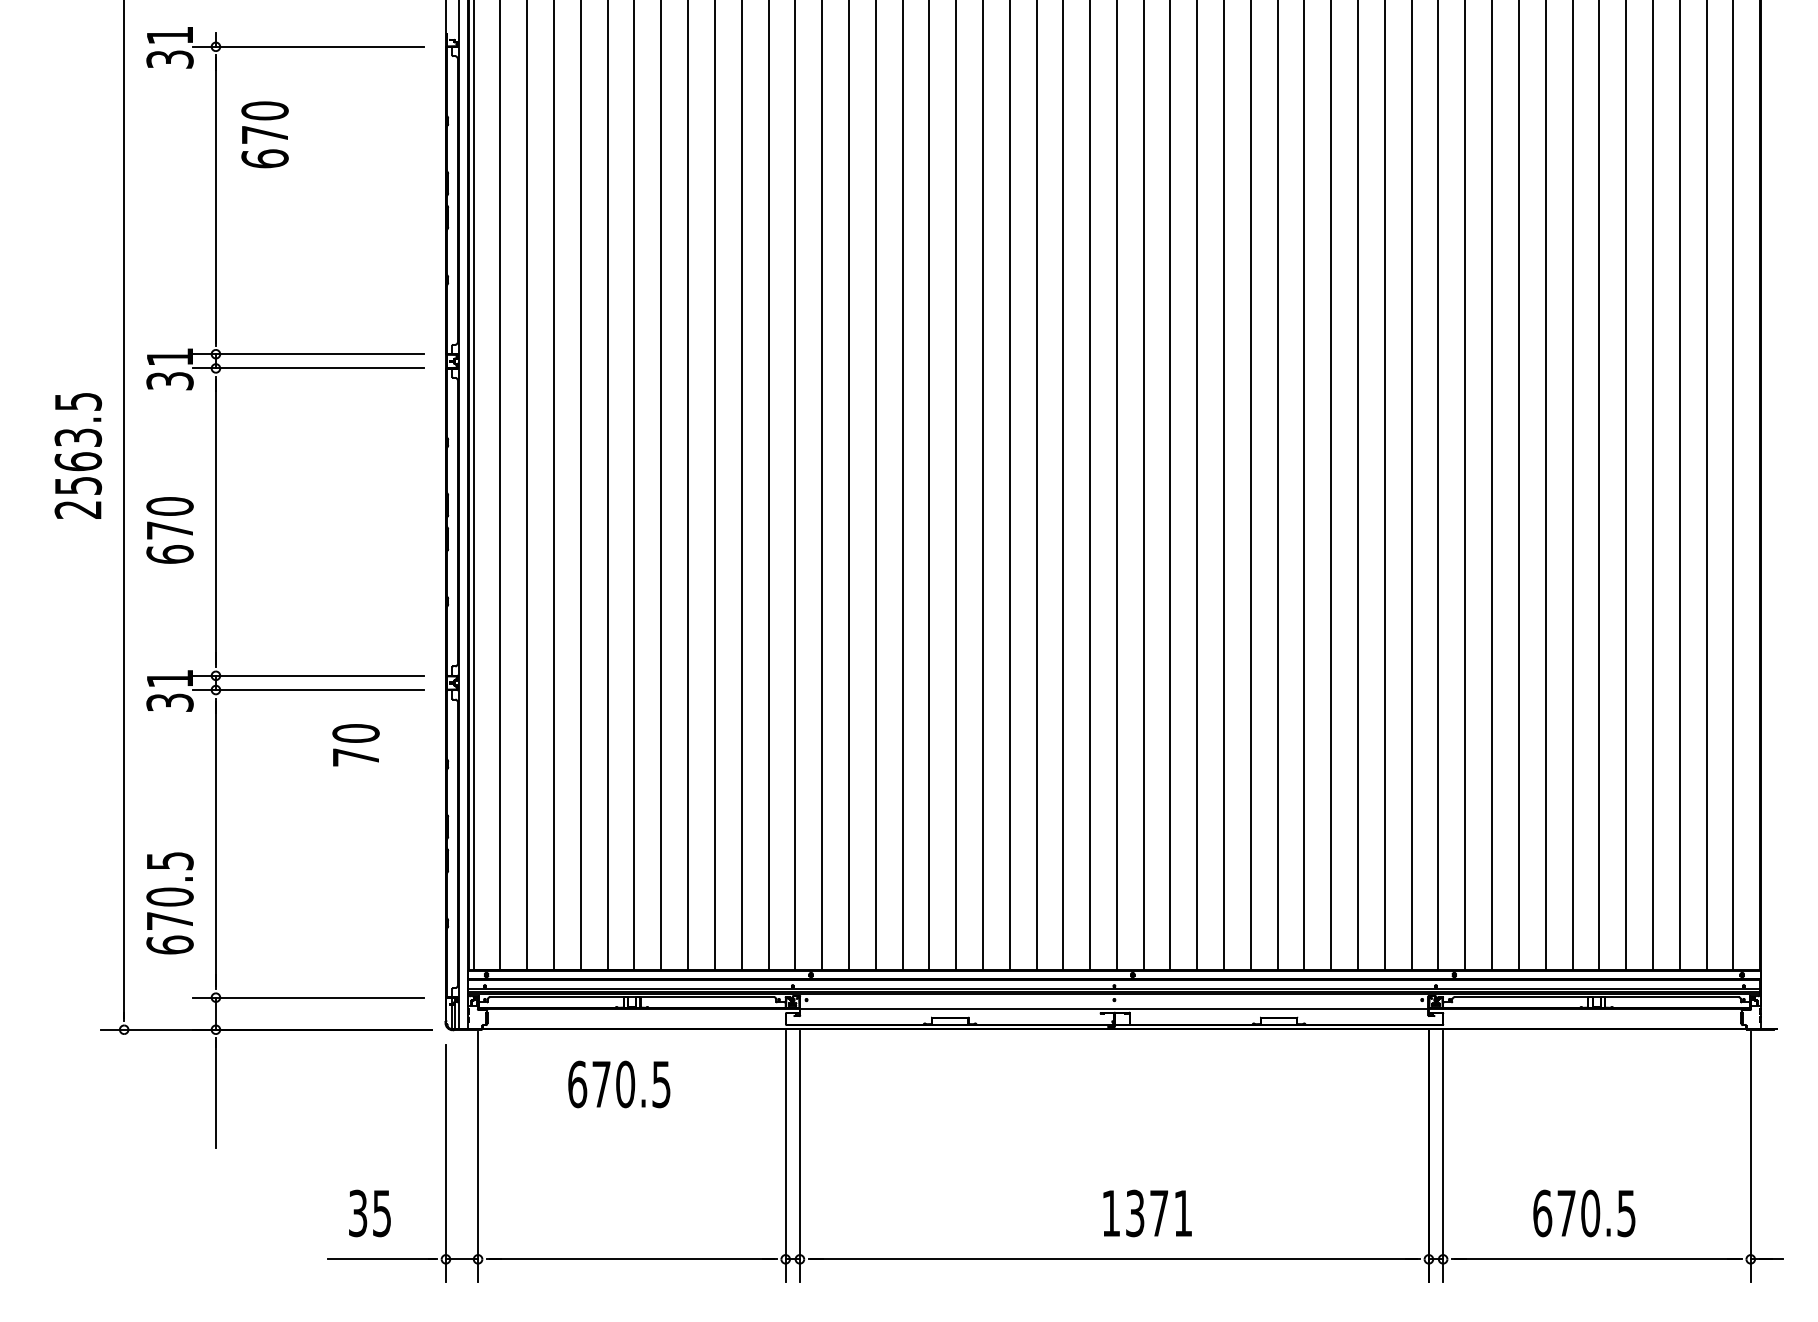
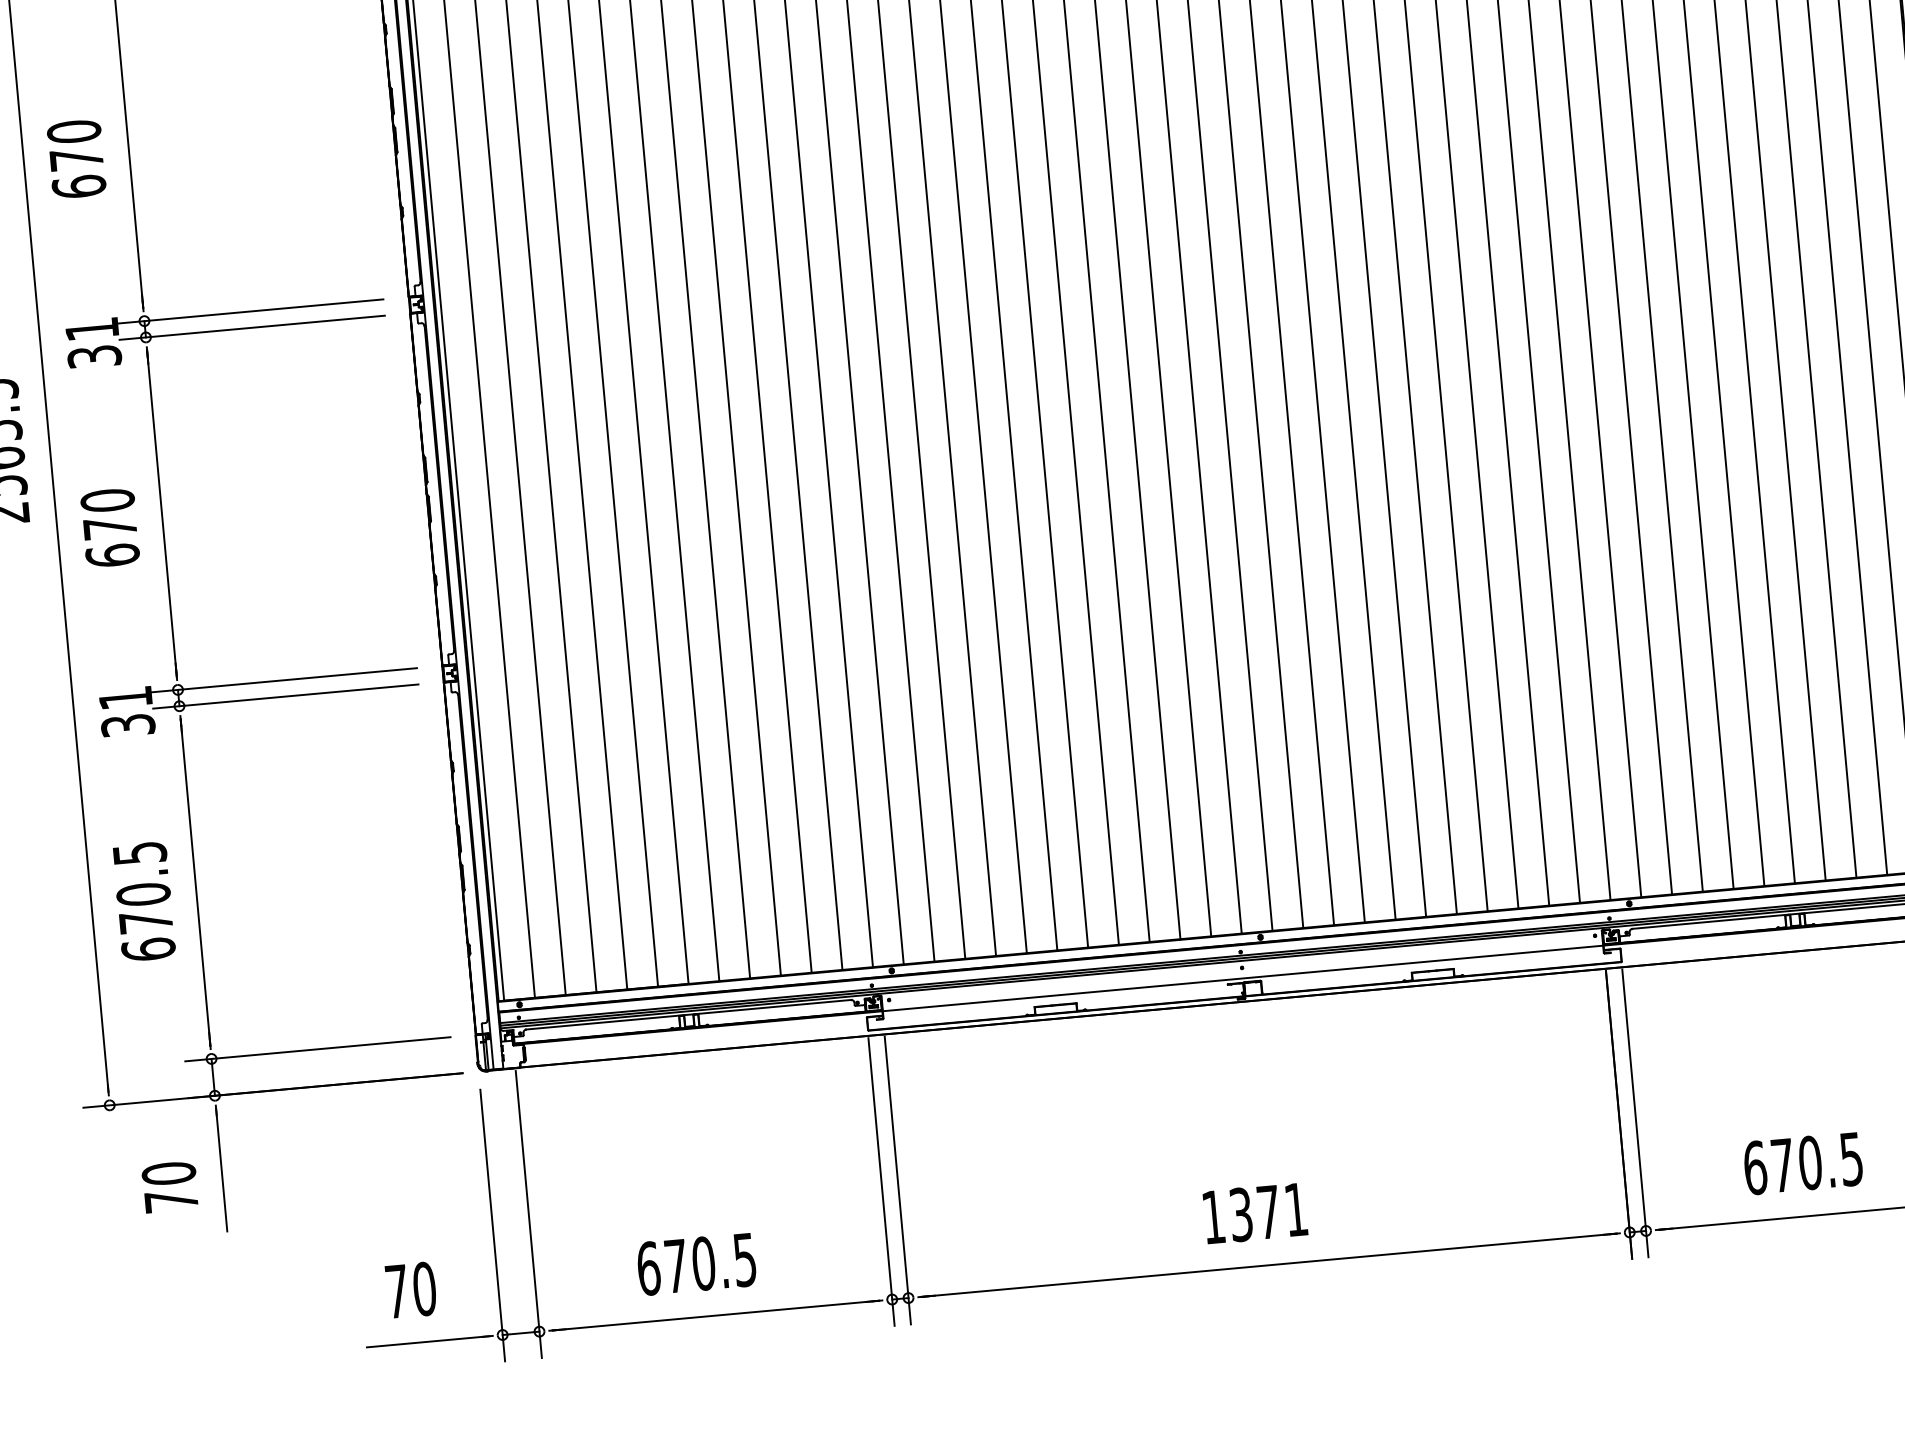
text: (264, 134) -> (75, 158), moved
text: (355, 745) -> (169, 1187), moved
text: (169, 903) -> (143, 901), moved
text: (619, 1084) -> (696, 1264), moved
text: (370, 1213) -> (411, 1290), 35 -> 70
text: (1147, 1213) -> (1255, 1213), moved

